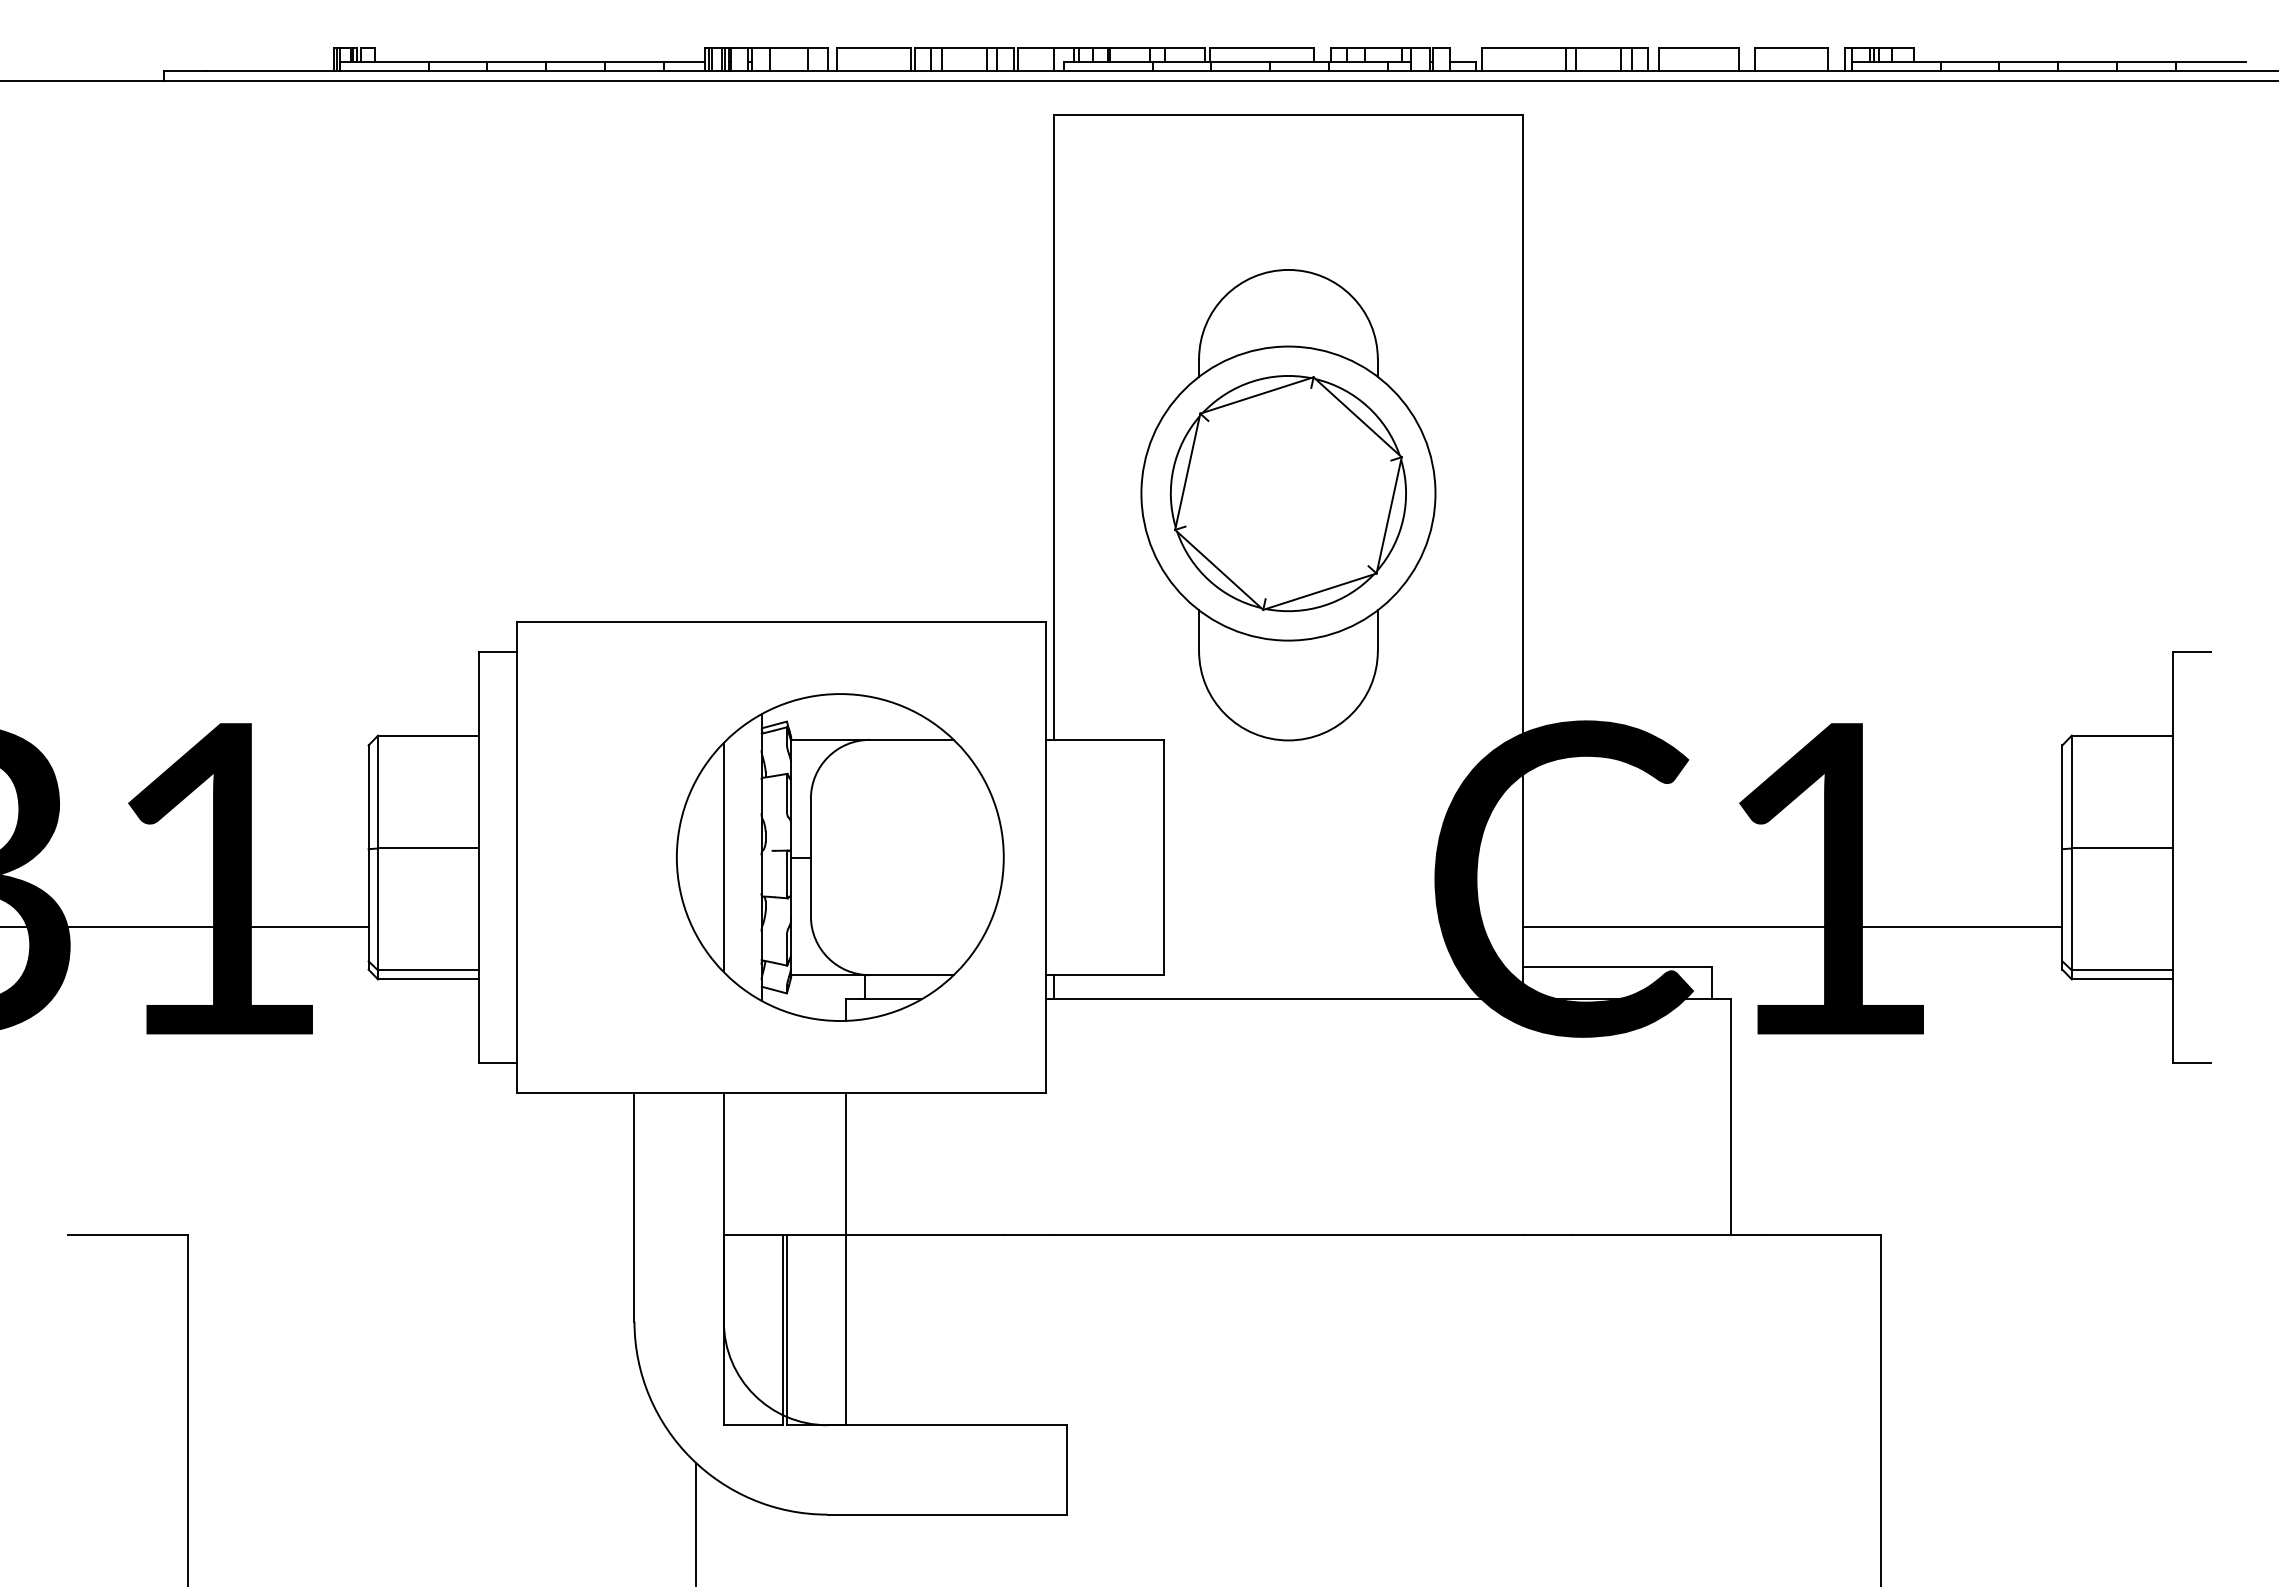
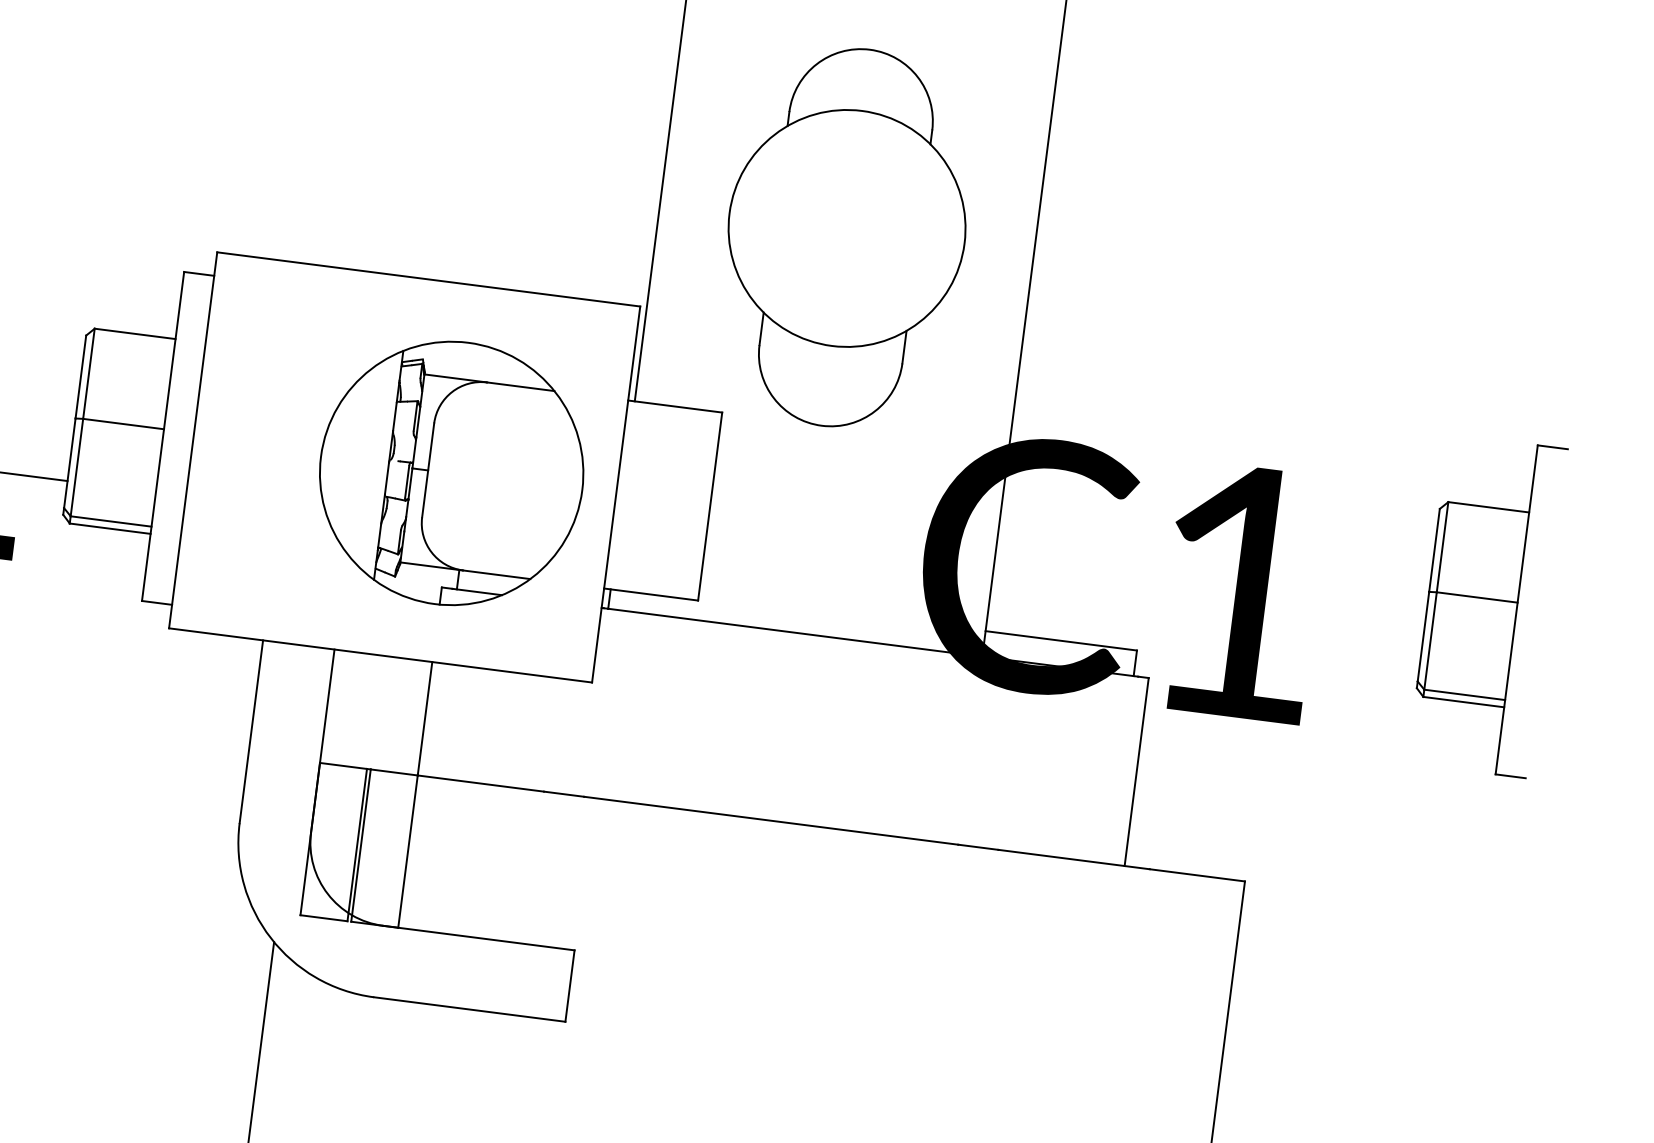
part: (1287, 493) -> (846, 228), removed
line: (723, 857) -> (358, 461), removed
line: (1792, 927) -> (1205, 626), removed

